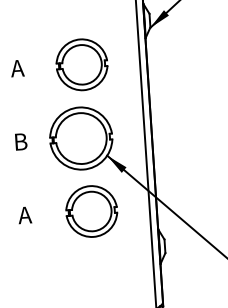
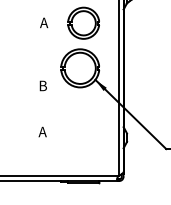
text: (19, 141) -> (42, 85), moved
part: (91, 211) -> (83, 113), removed
text: (24, 214) -> (42, 131), moved

